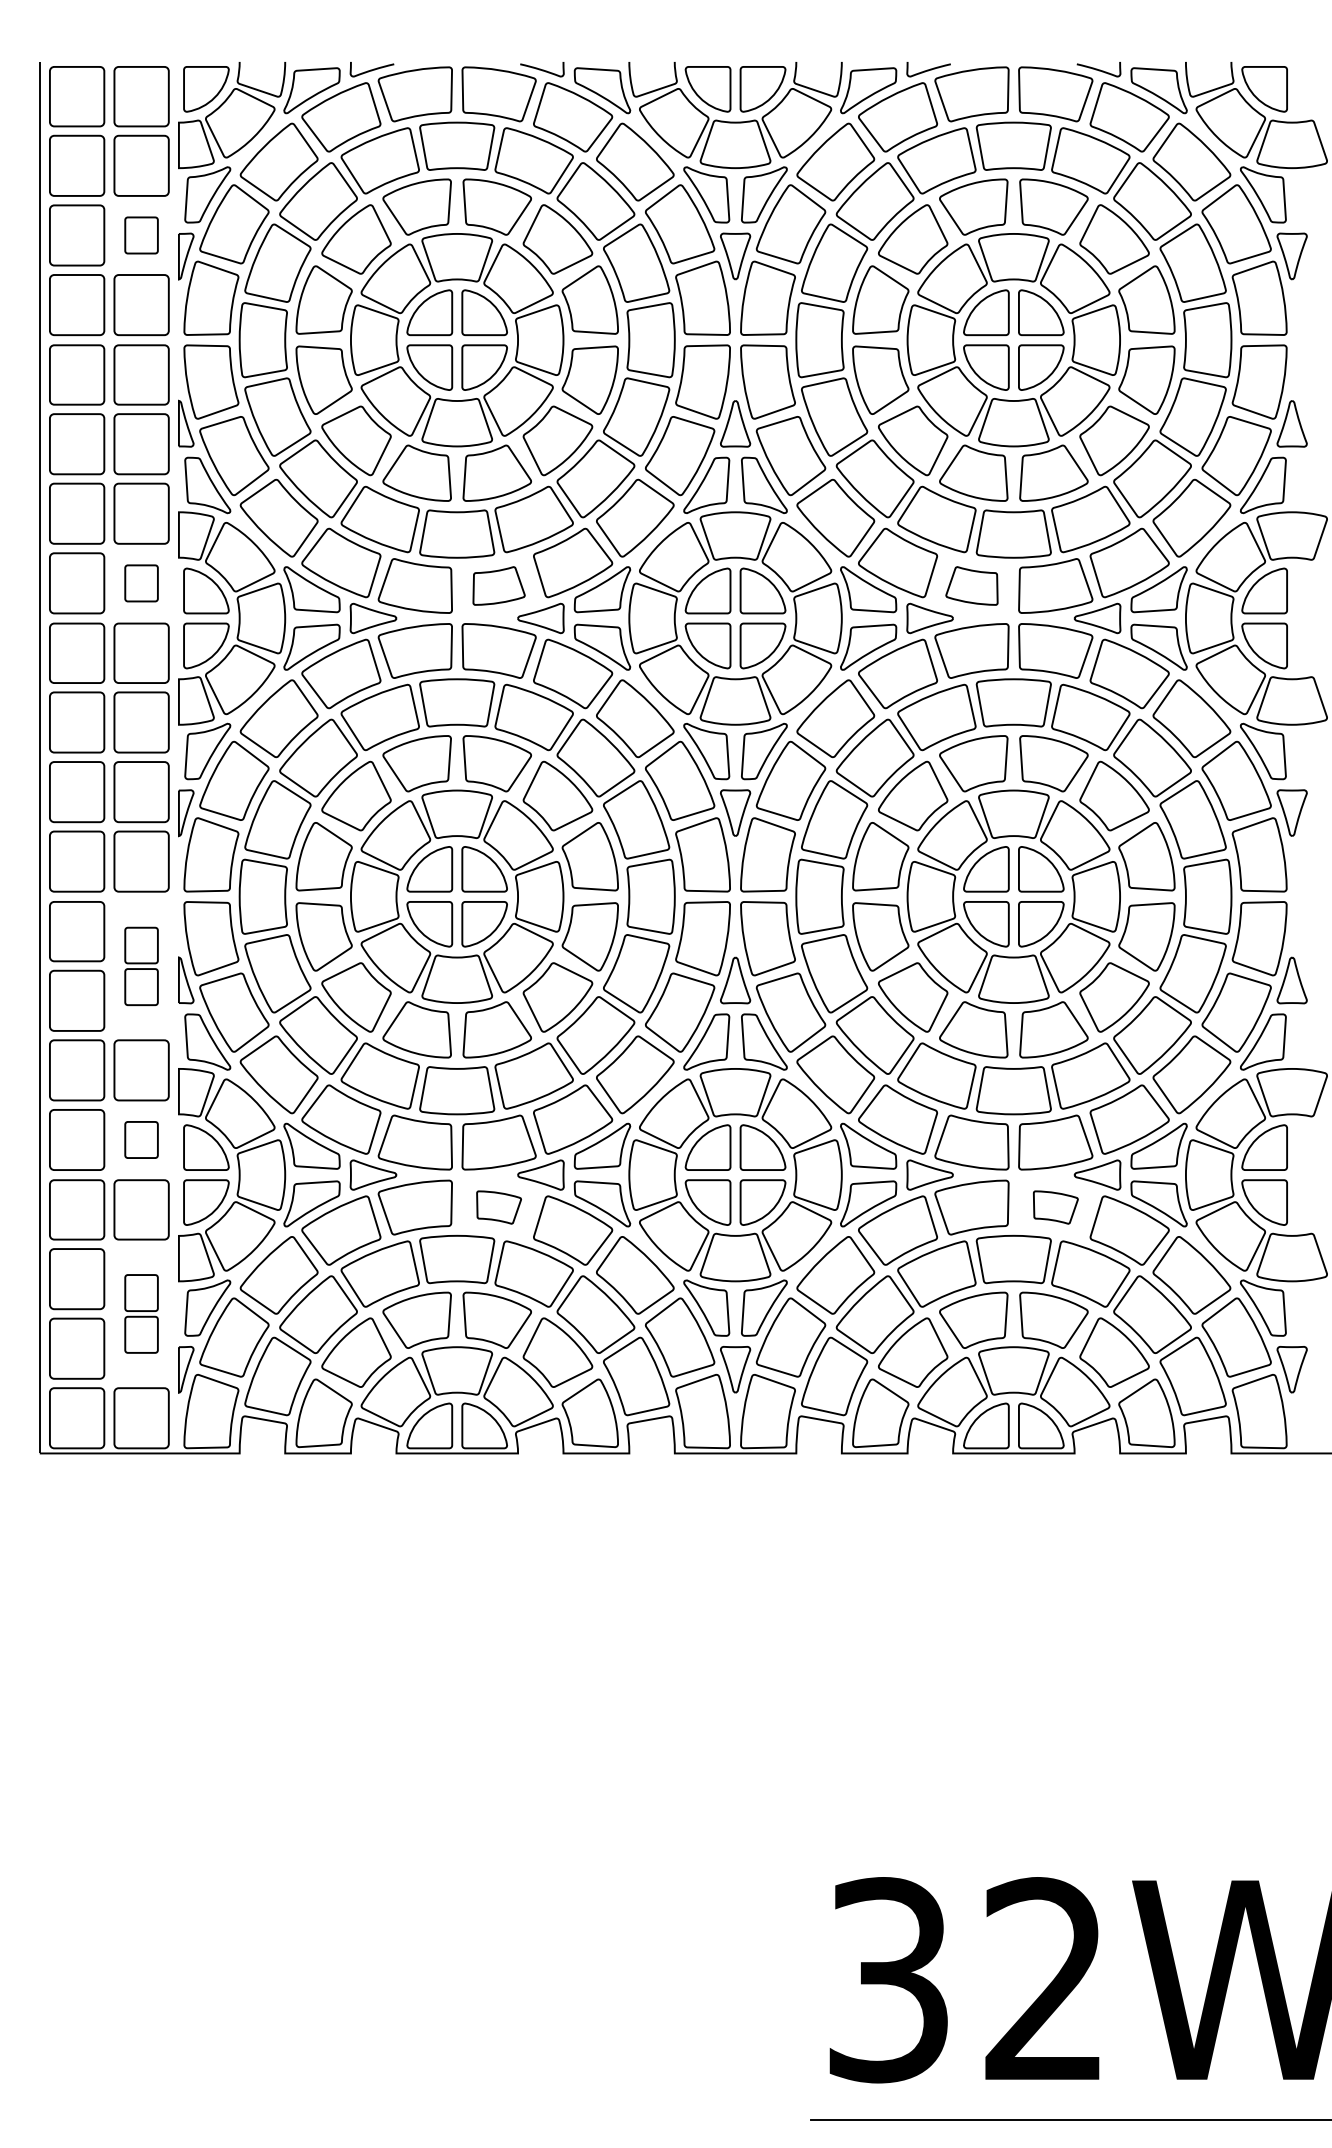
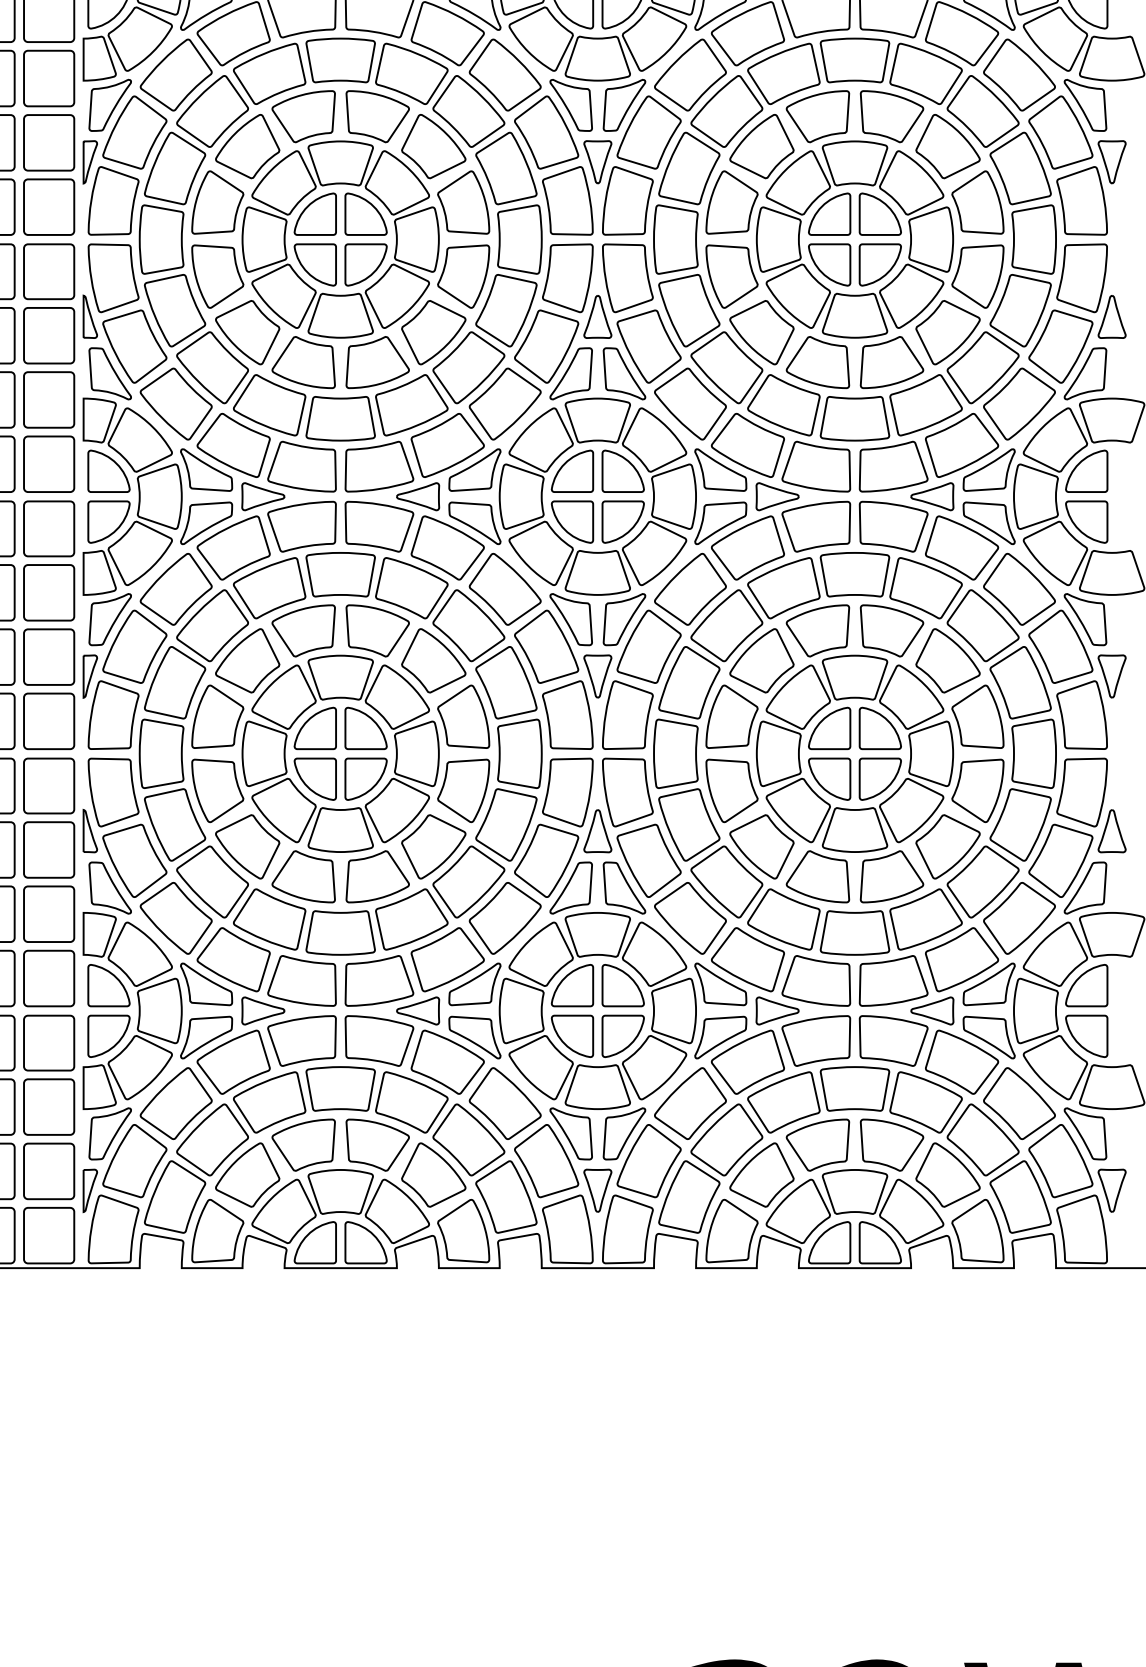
part: (141, 235) -> (49, 142), size x1.67
part: (141, 583) -> (49, 464), size x1.67
part: (498, 585) -> (378, 466), size x1.43
part: (971, 585) -> (815, 466), size x1.43
part: (141, 966) -> (49, 818), size x1.67
part: (141, 1139) -> (49, 978), size x1.67
part: (498, 1207) -> (378, 1040), size x1.67
part: (1055, 1207) -> (893, 1040), size x1.67
part: (141, 1313) -> (49, 1138), size x1.67

